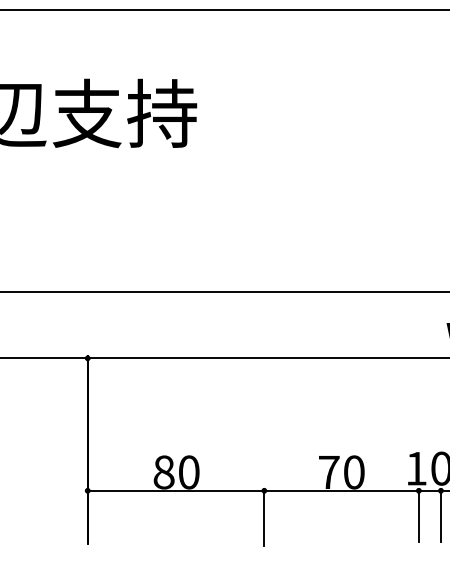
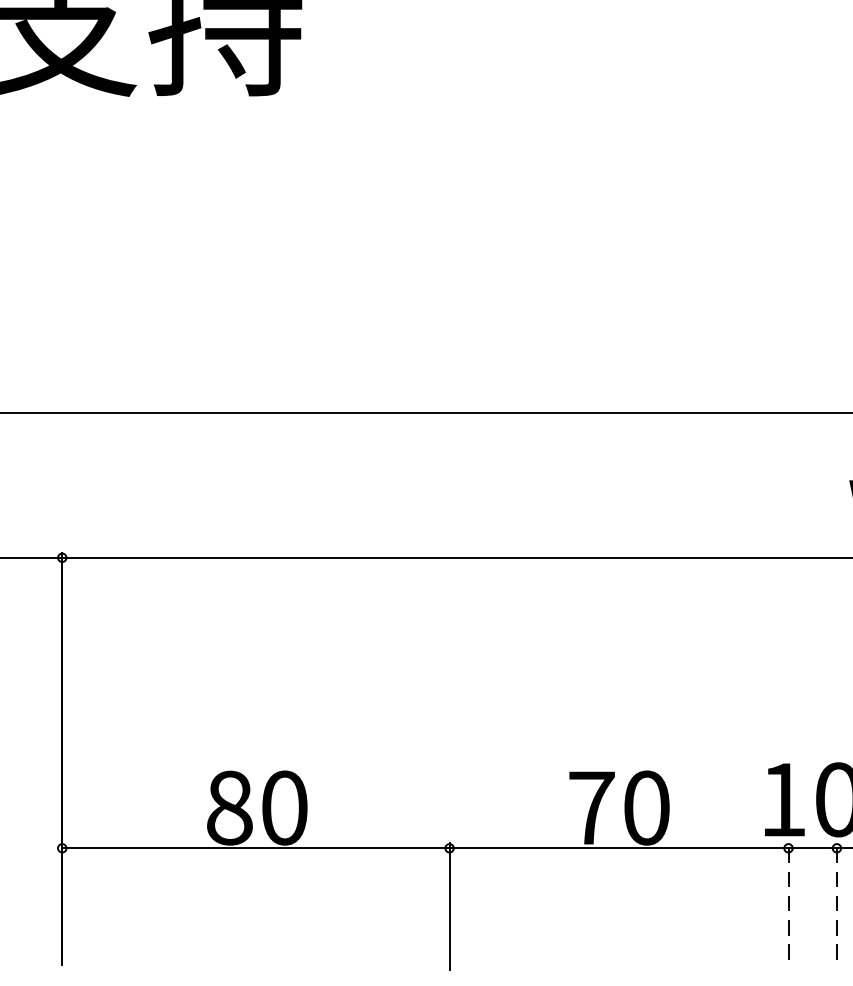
line: (418, 514) -> (787, 900), solid -> dashed
line: (440, 514) -> (835, 900), solid -> dashed

